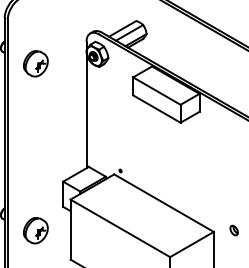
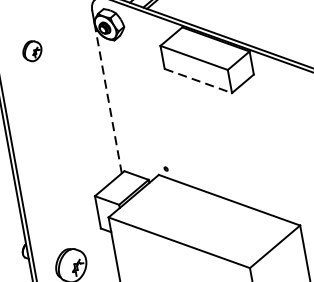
part: (35, 63) -> (31, 50), size x0.6
line: (86, 109) -> (108, 97), solid -> dashed
line: (157, 109) -> (199, 81), solid -> dashed

